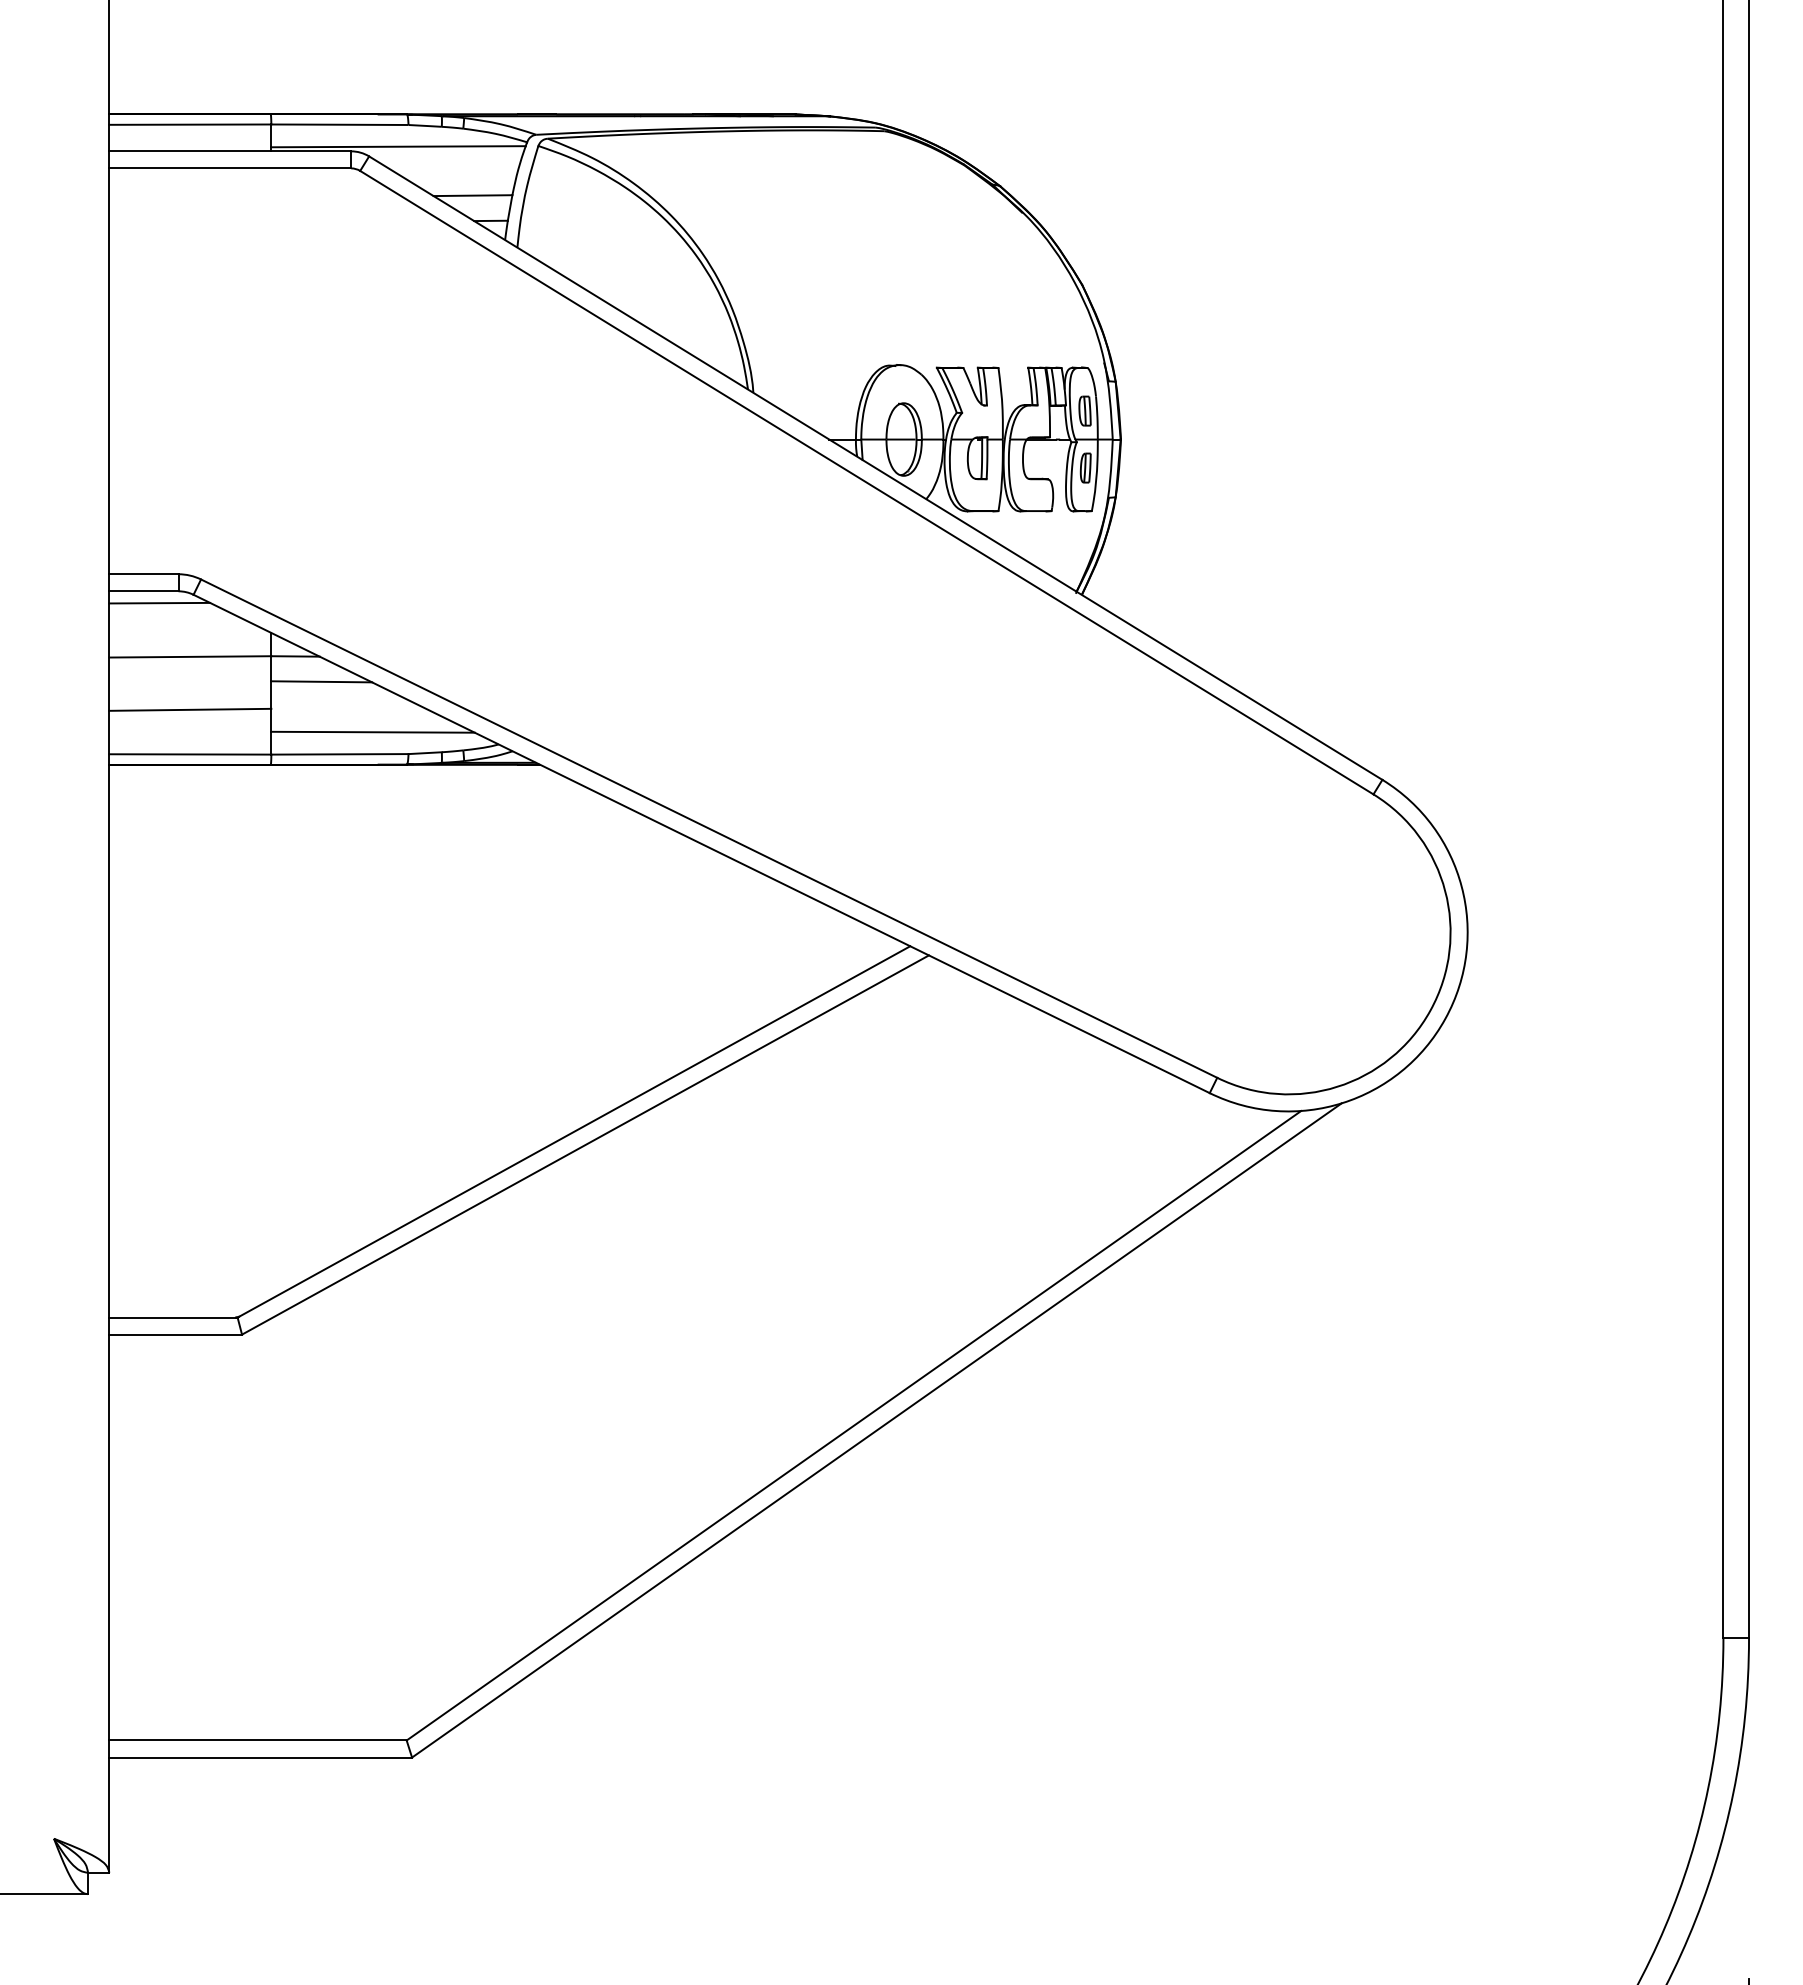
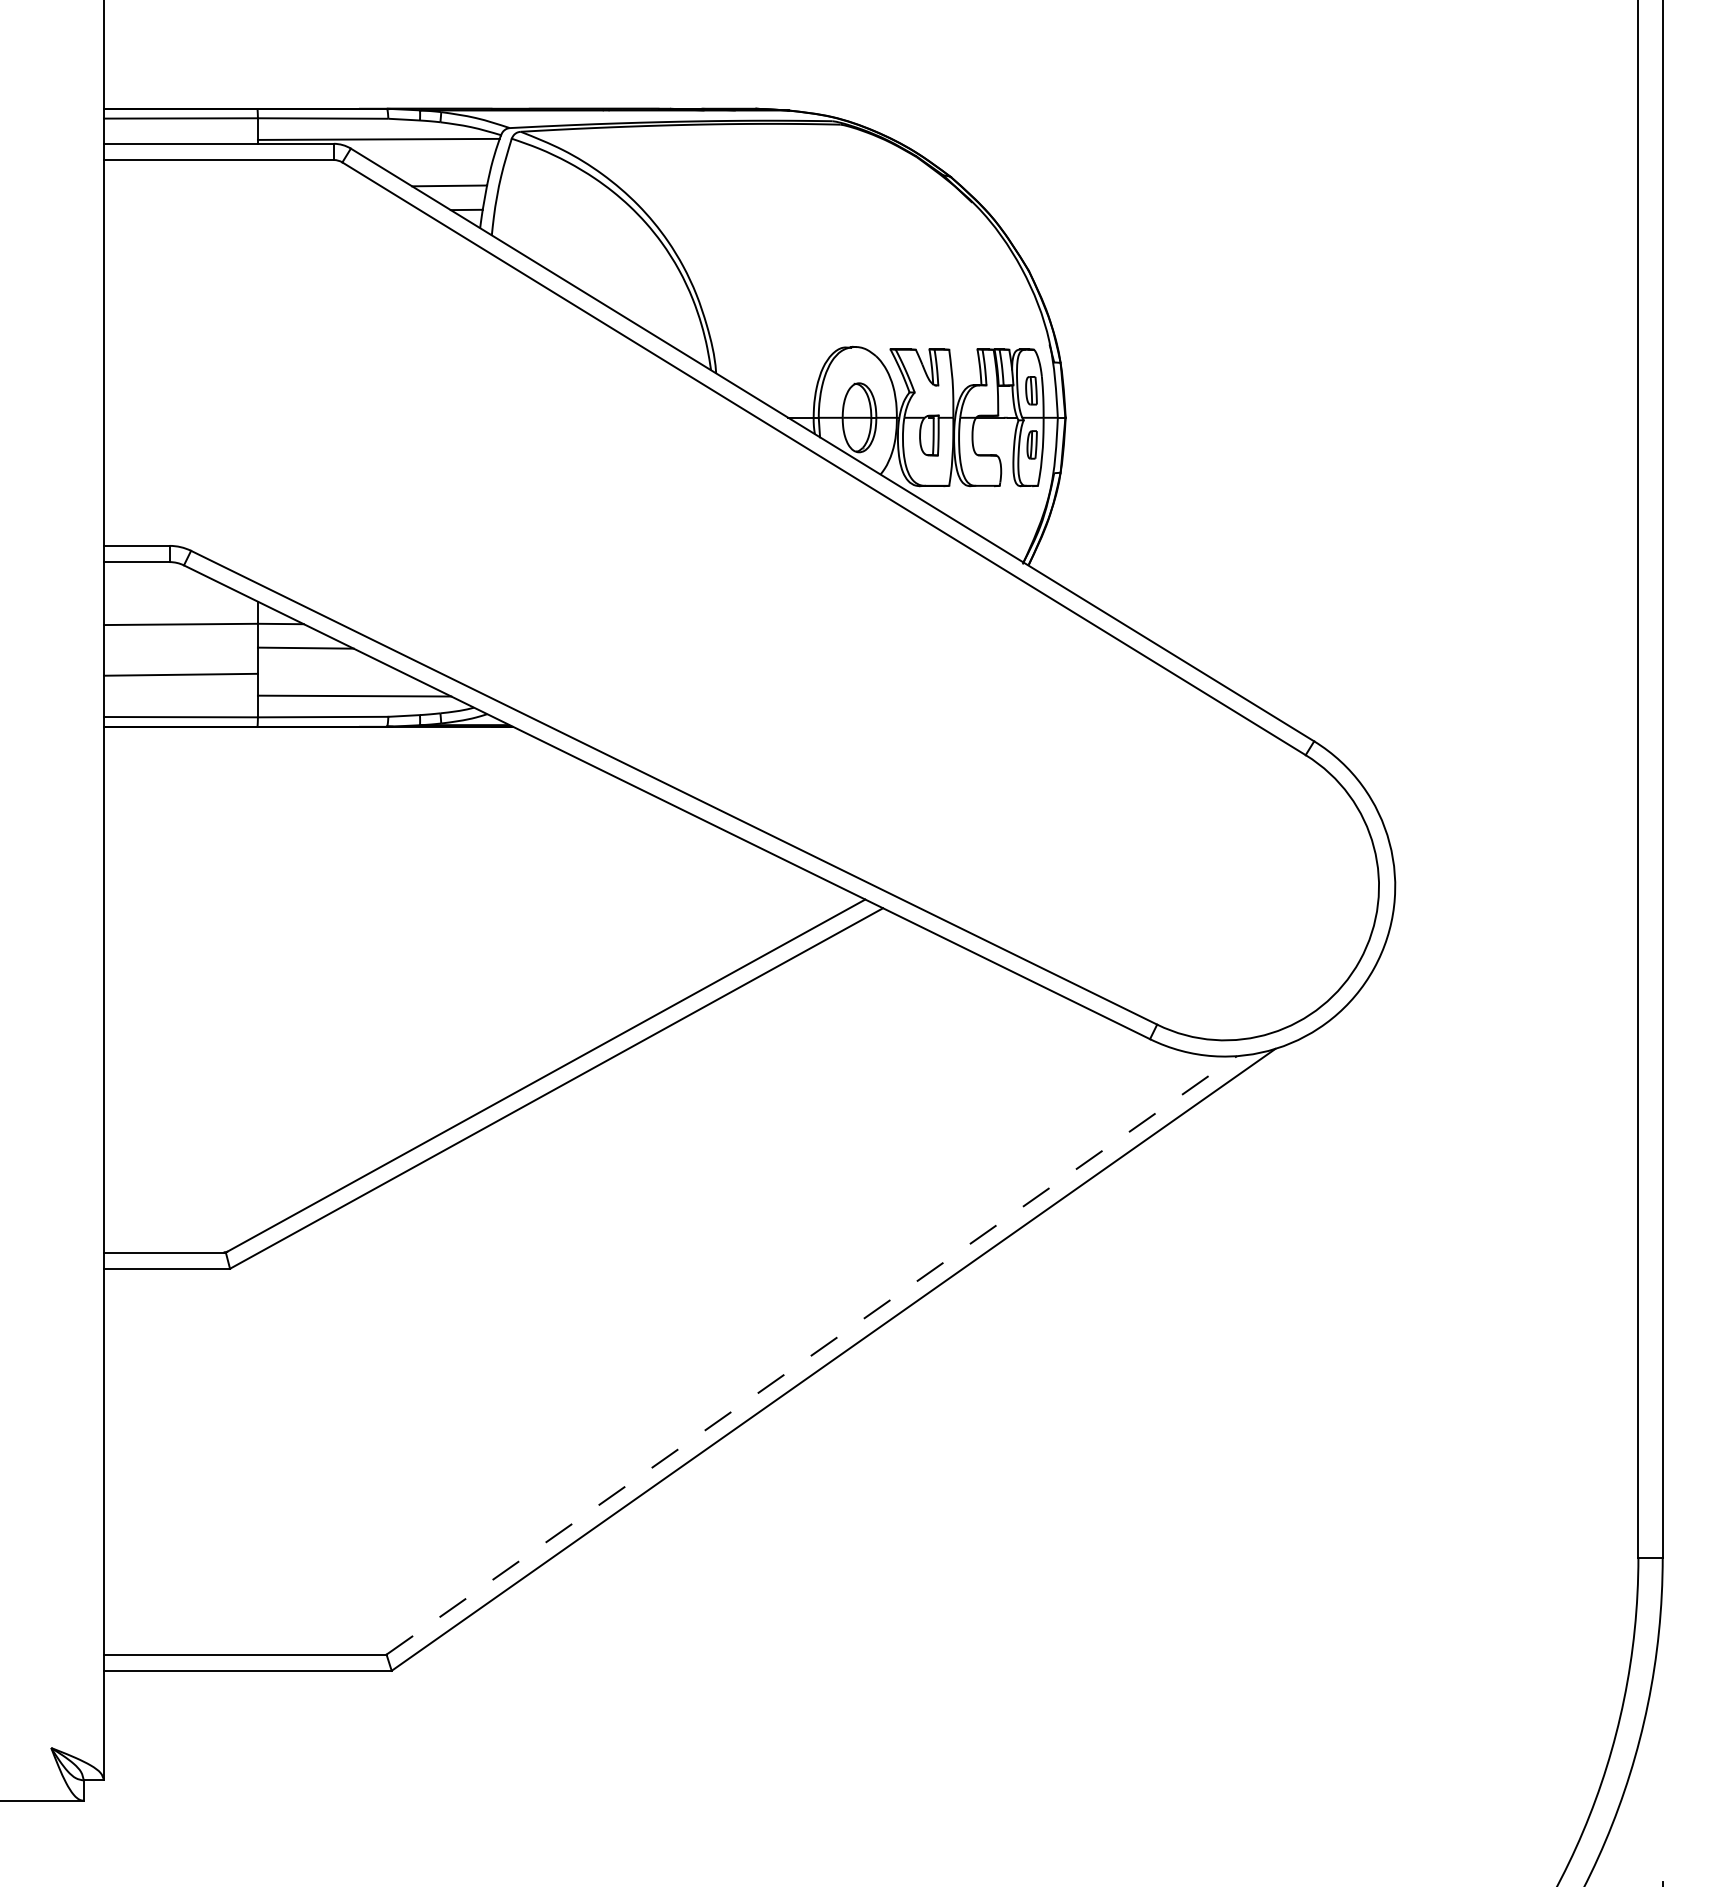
line: (159, 602) -> (151, 572), removed
line: (853, 1425) -> (811, 1355), solid -> dashed

